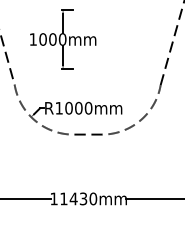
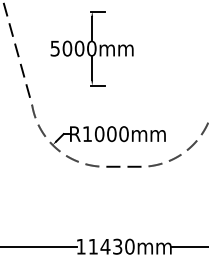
text: (32, 39) -> (54, 48), 1000mm -> 5000mm

